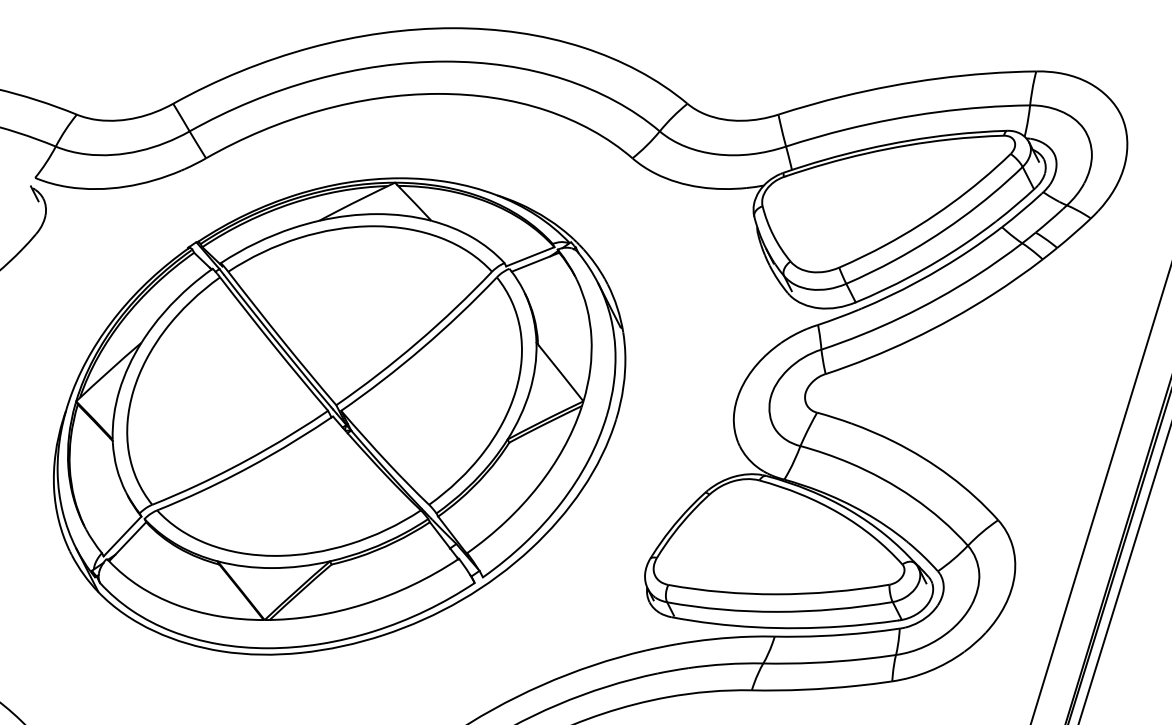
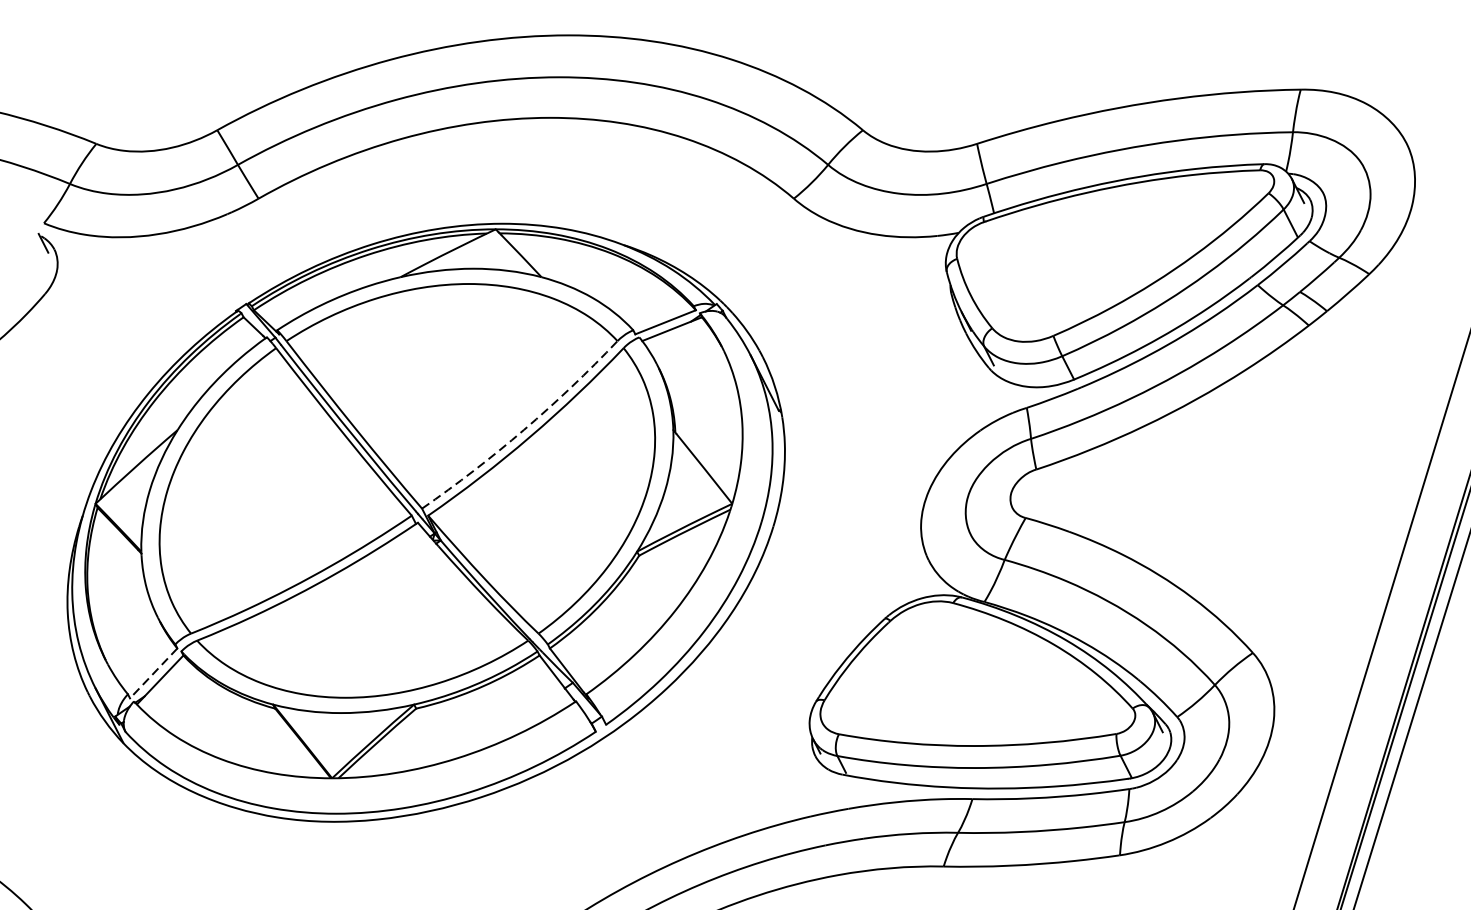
arc: (417, 342) -> (523, 429), solid -> dashed
line: (122, 536) -> (153, 673), solid -> dashed

